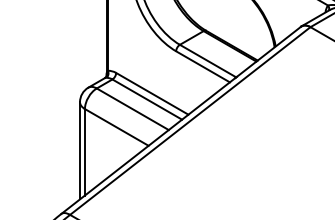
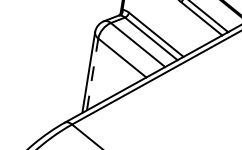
line: (84, 151) -> (92, 73), solid -> dashed

